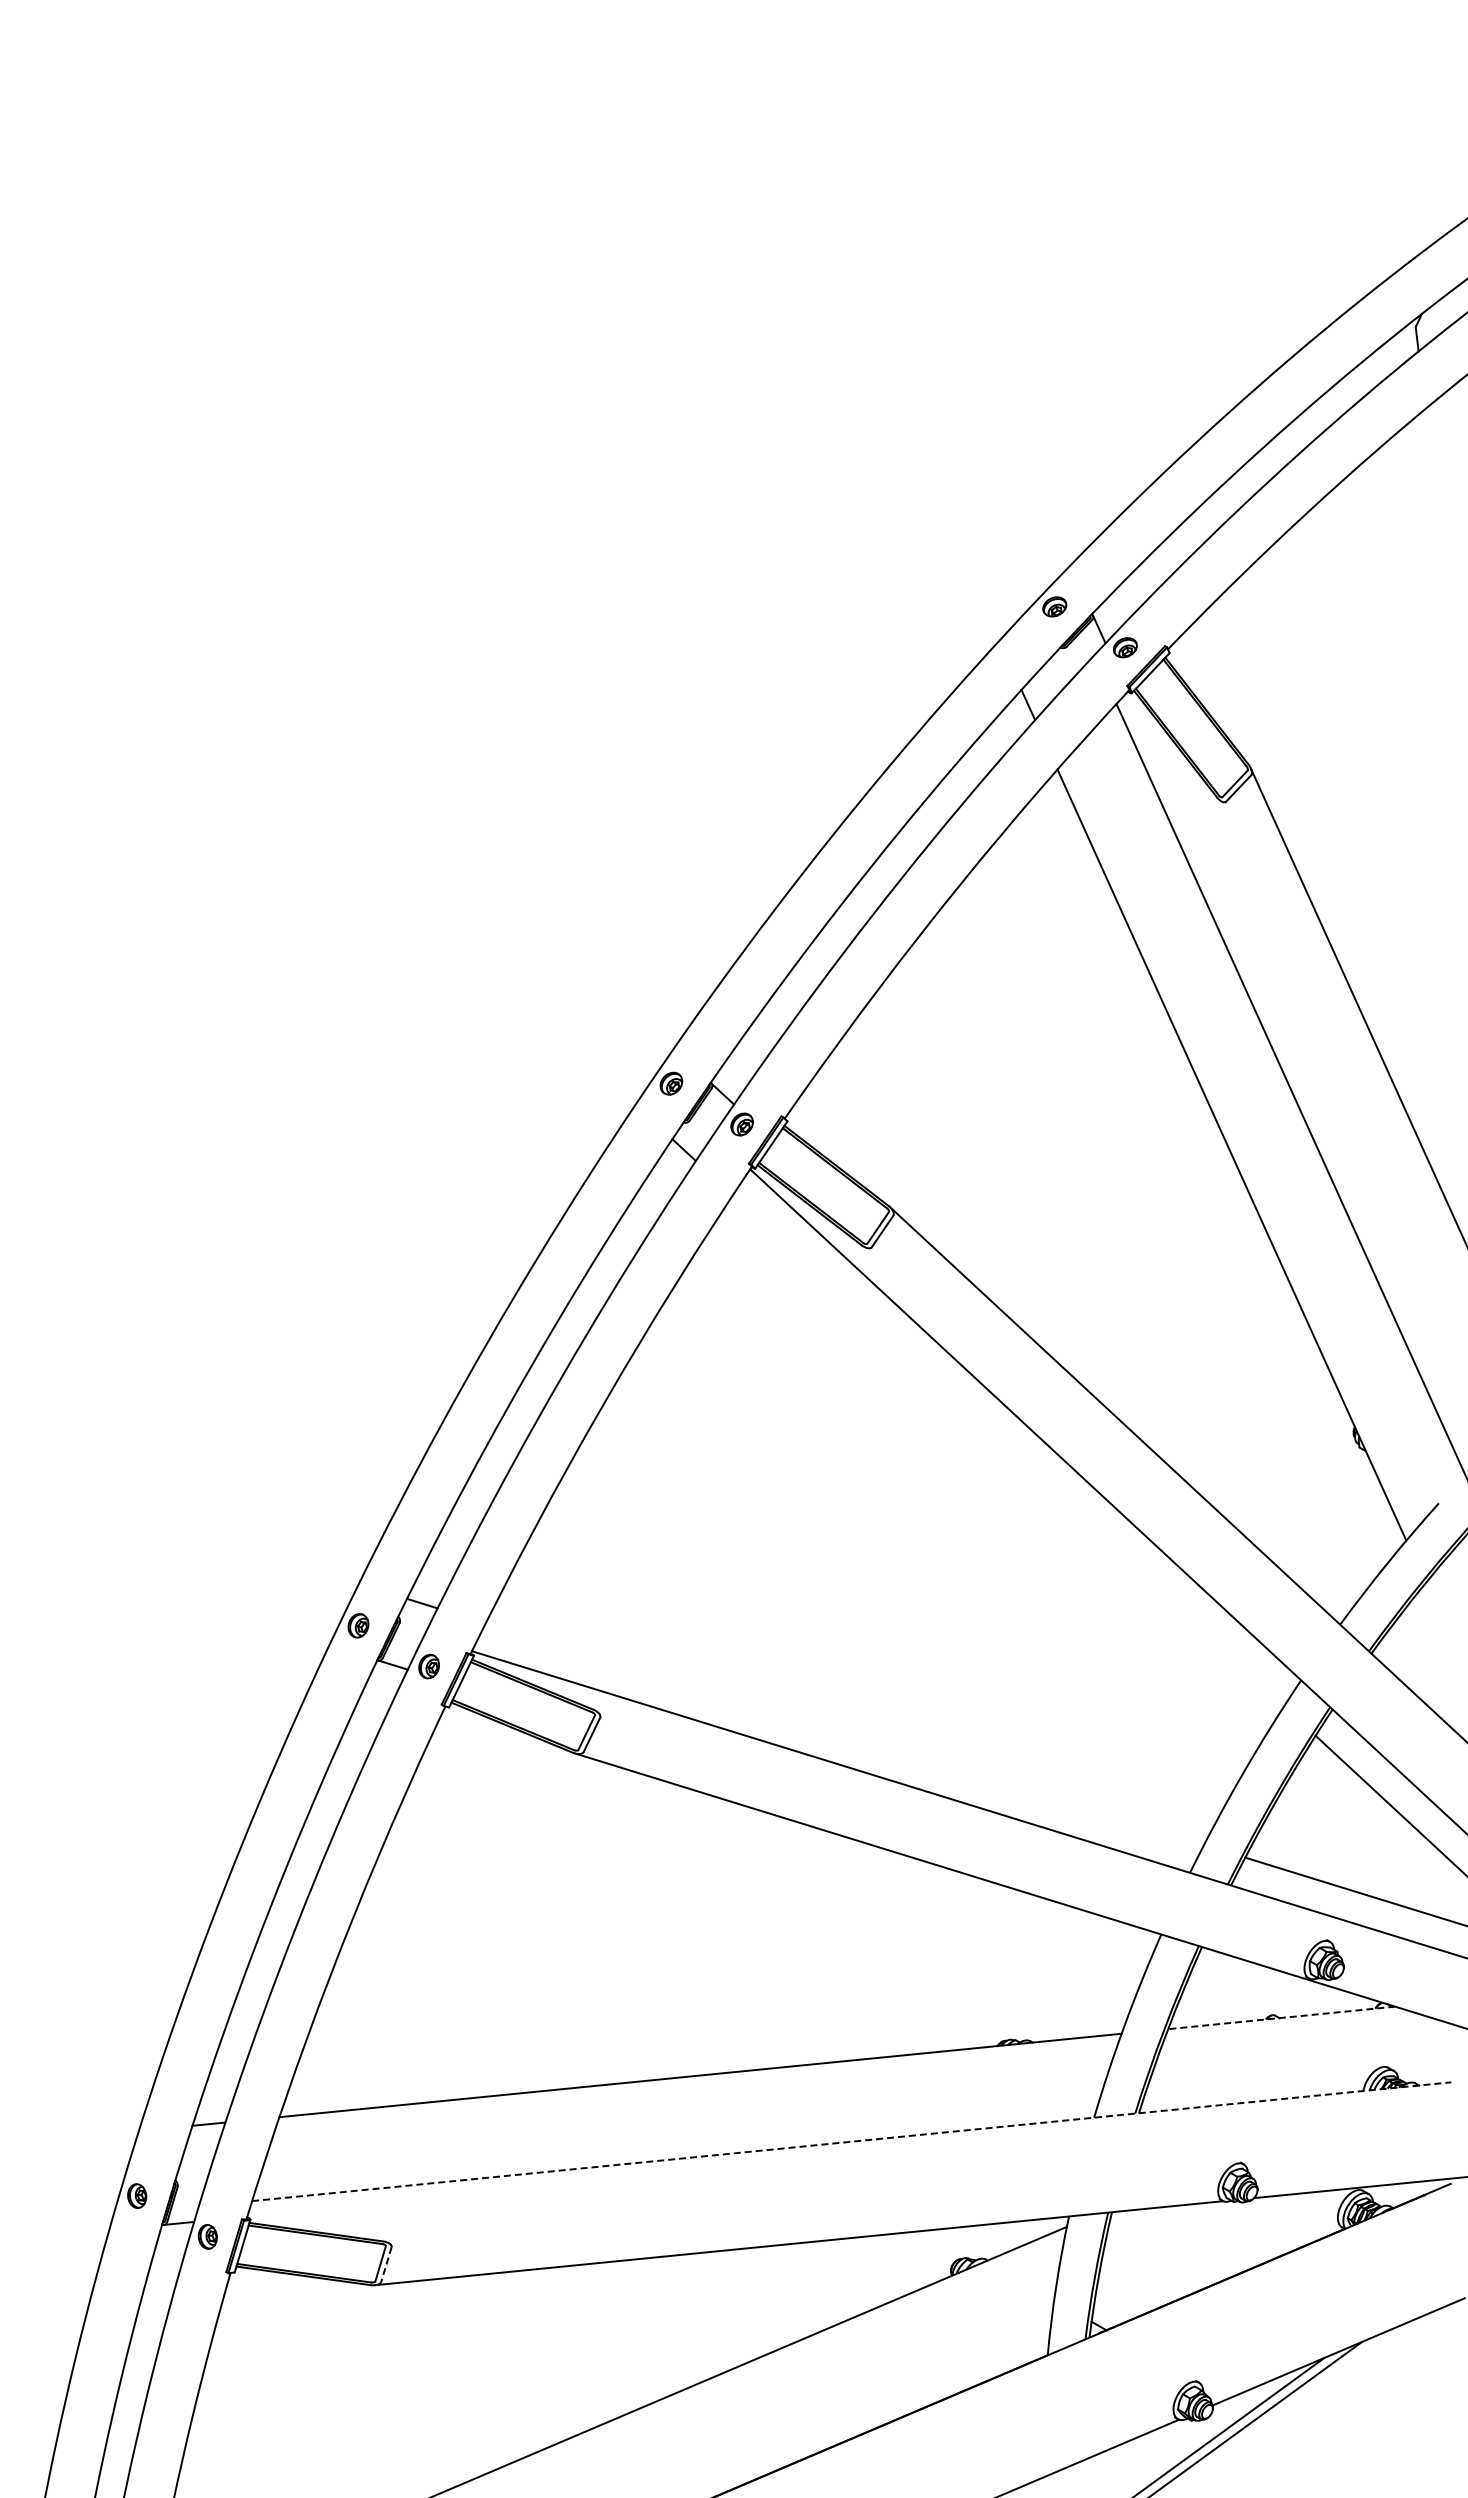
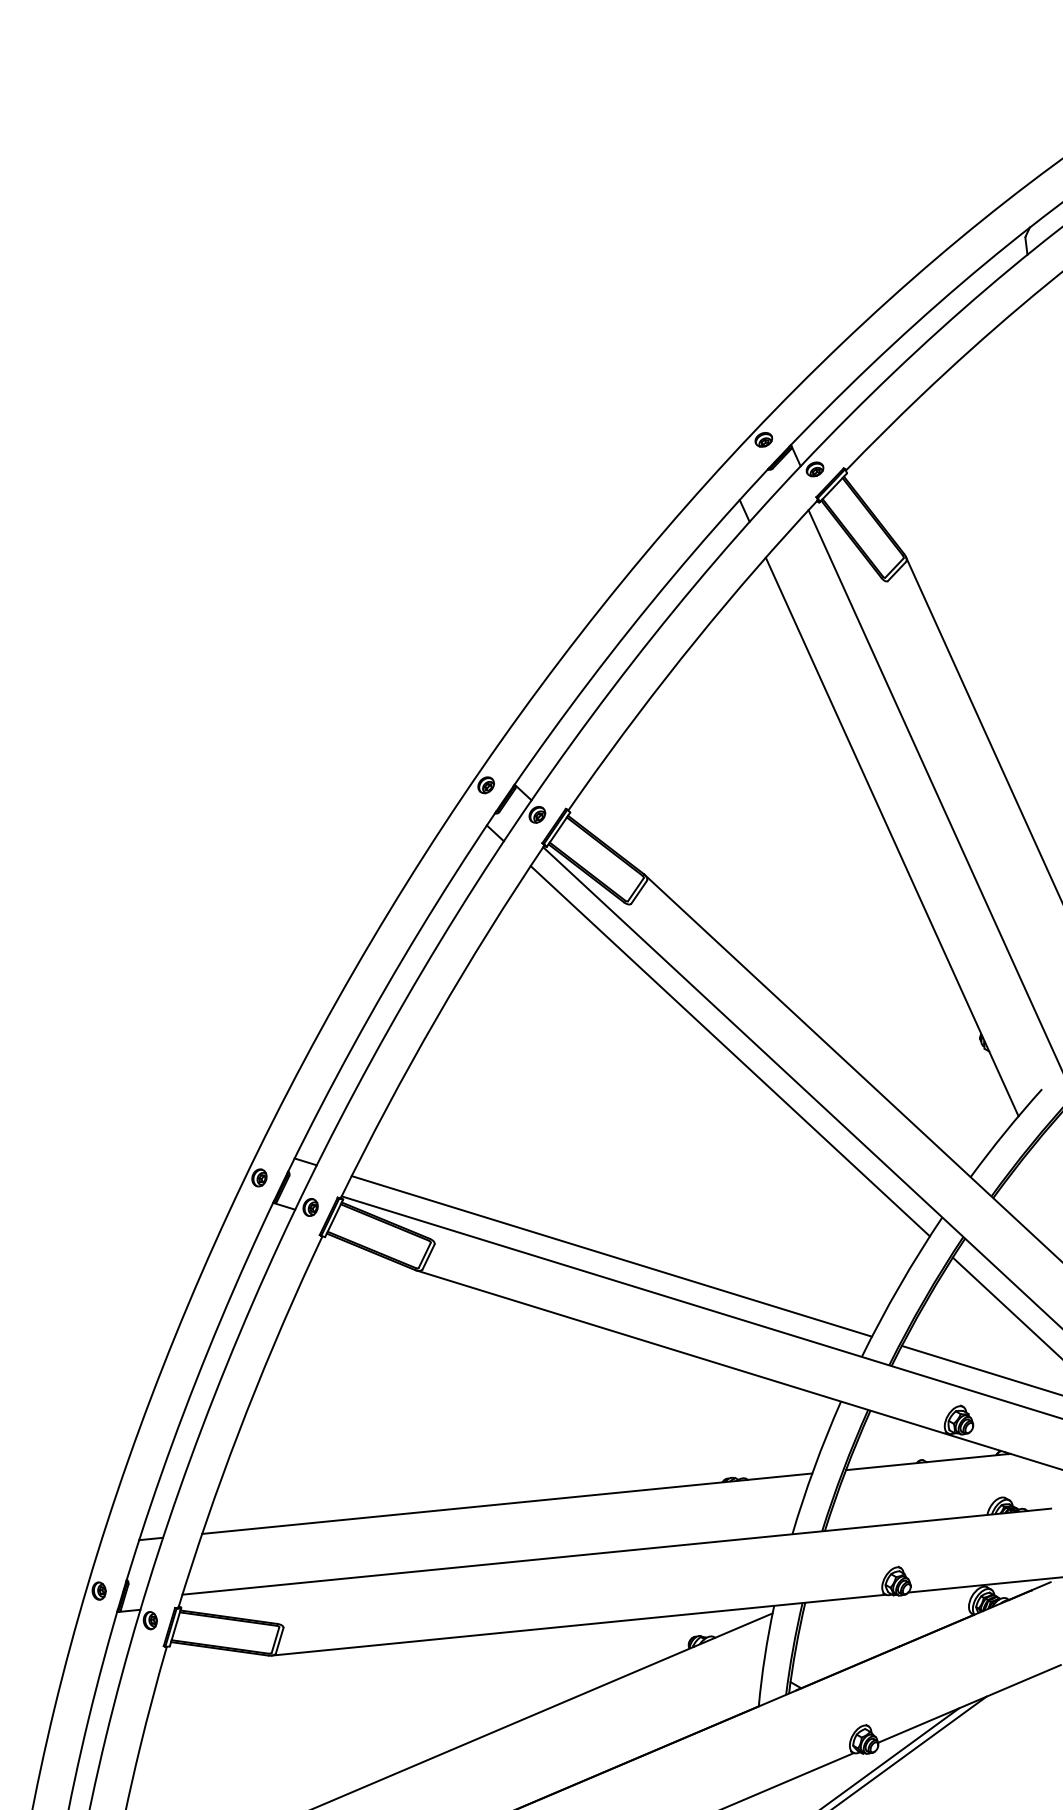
line: (1008, 1450) -> (730, 1050), added
line: (844, 1733) -> (611, 1255), added
line: (1281, 2017) -> (928, 1461), dashed -> solid
line: (851, 2141) -> (616, 1551), dashed -> solid
line: (386, 2265) -> (279, 1641), dashed -> solid

